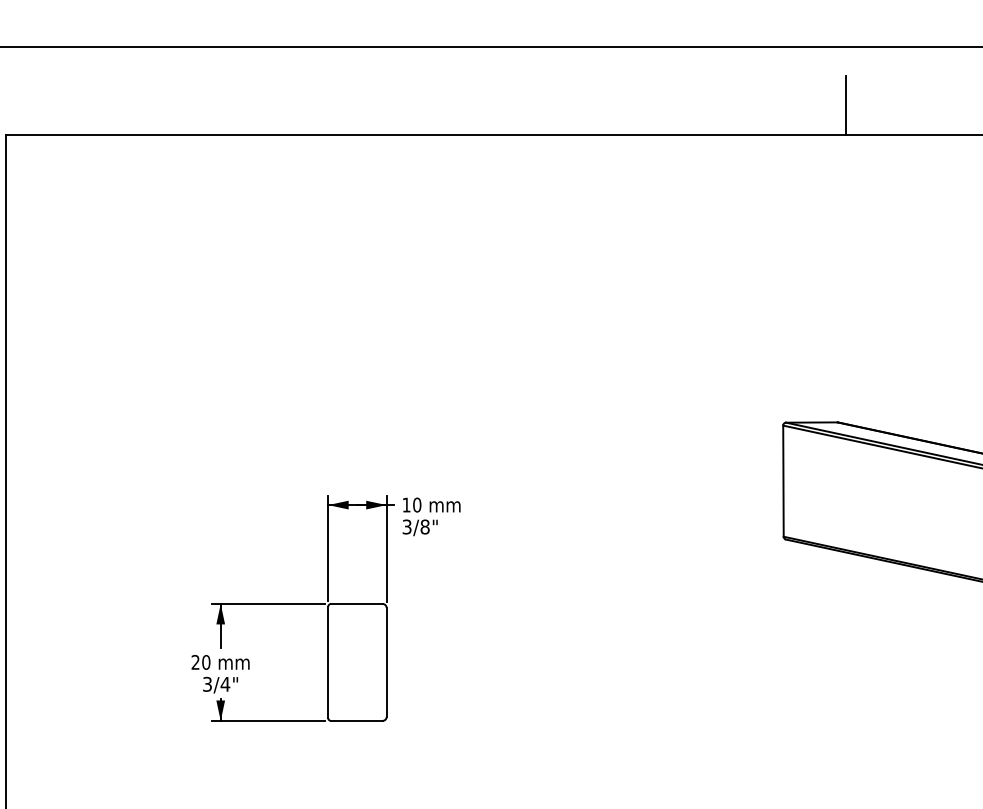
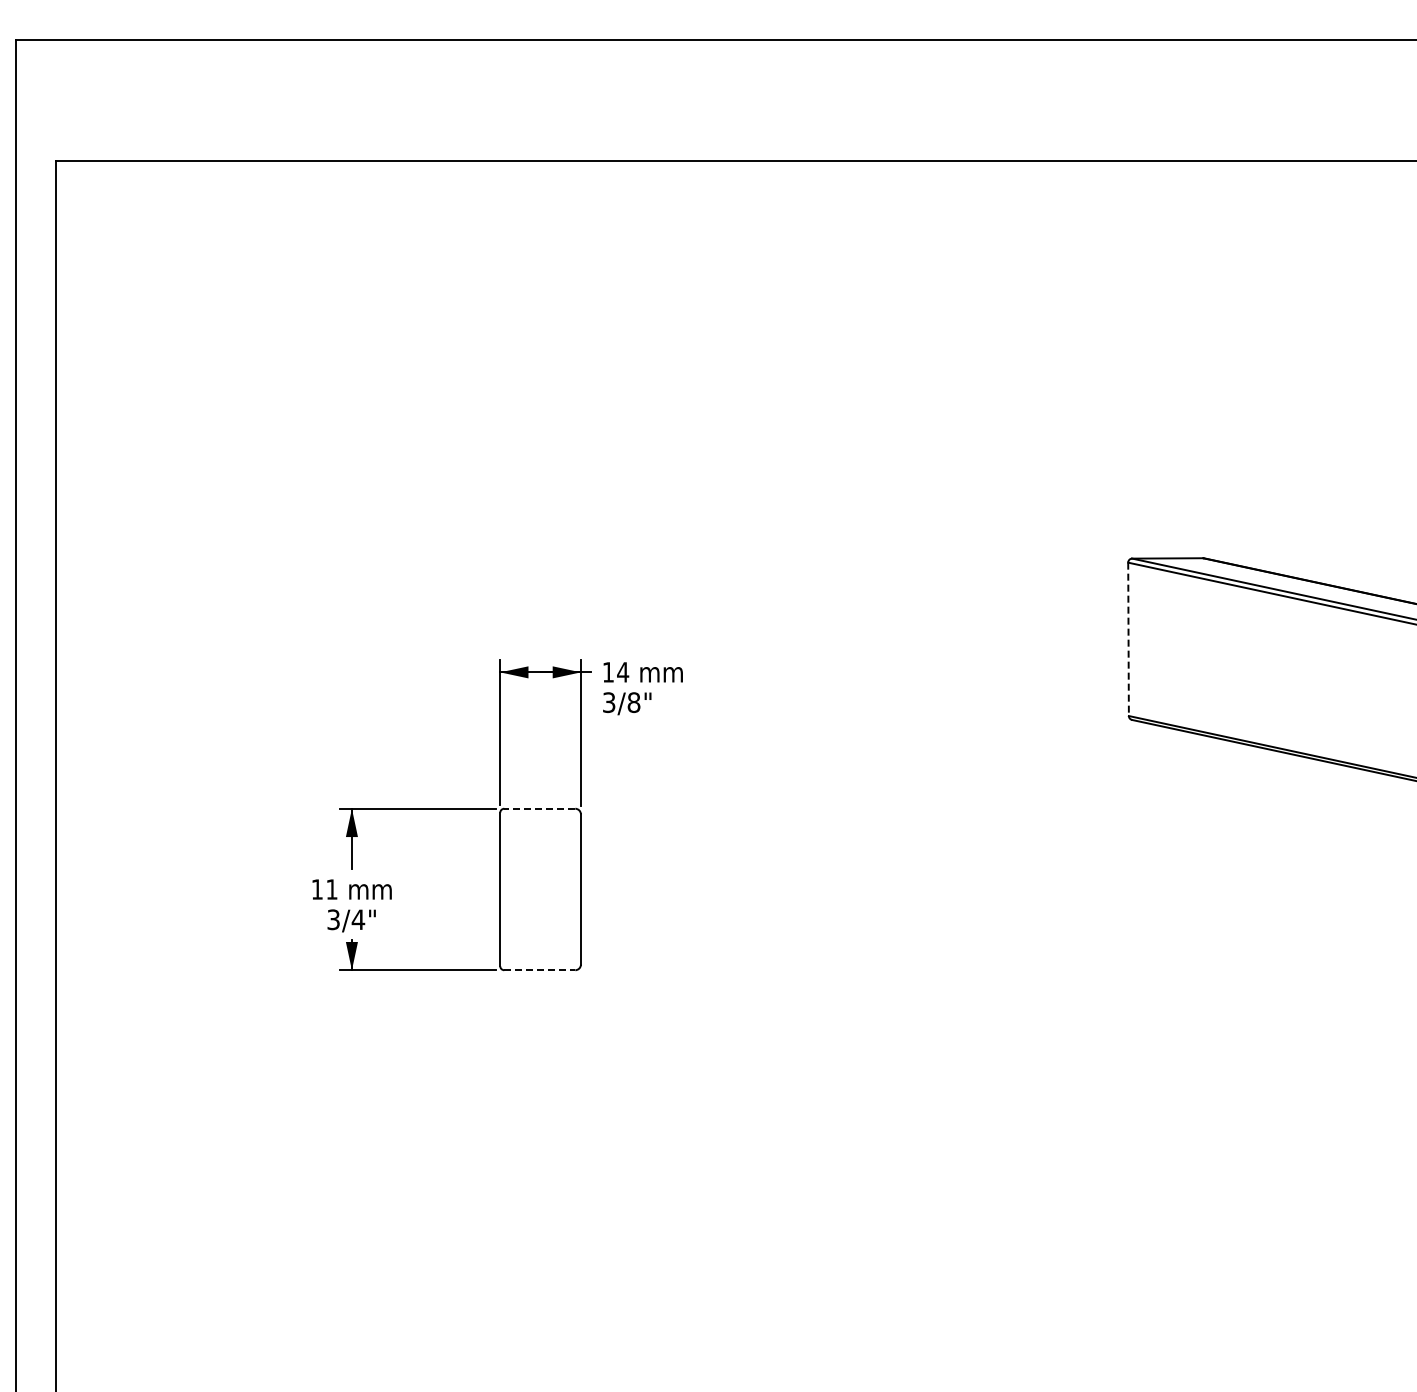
line: (845, 105) -> (1214, 120), removed
line: (783, 481) -> (1128, 639), solid -> dashed
text: (417, 505) -> (623, 672), 10 -> 14
line: (356, 603) -> (539, 808), solid -> dashed
text: (200, 662) -> (324, 889), 20 -> 11
line: (356, 721) -> (539, 970), solid -> dashed

